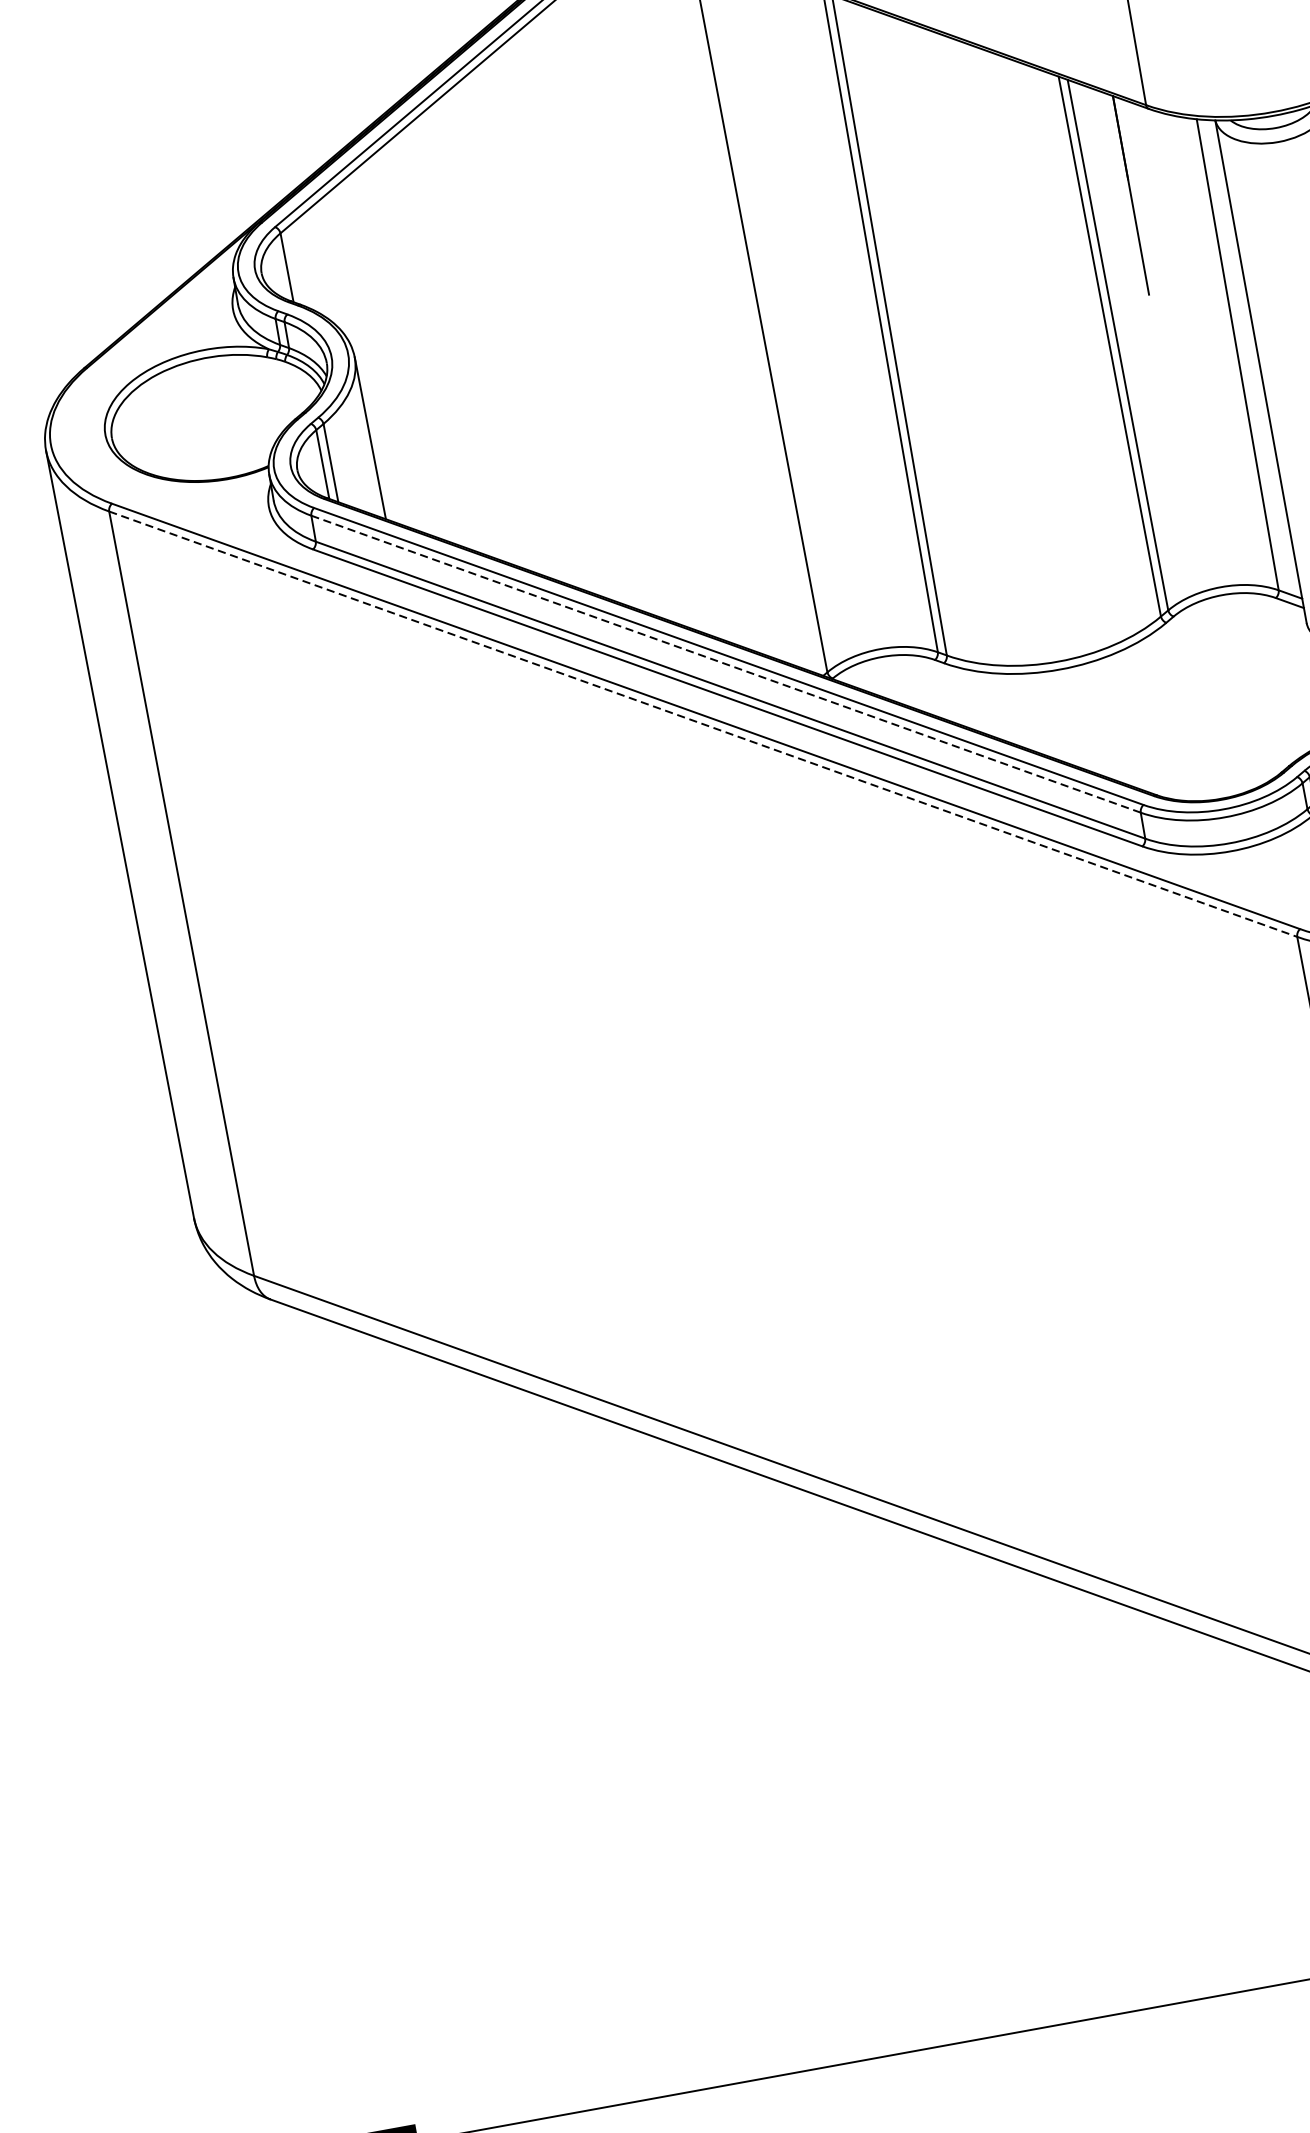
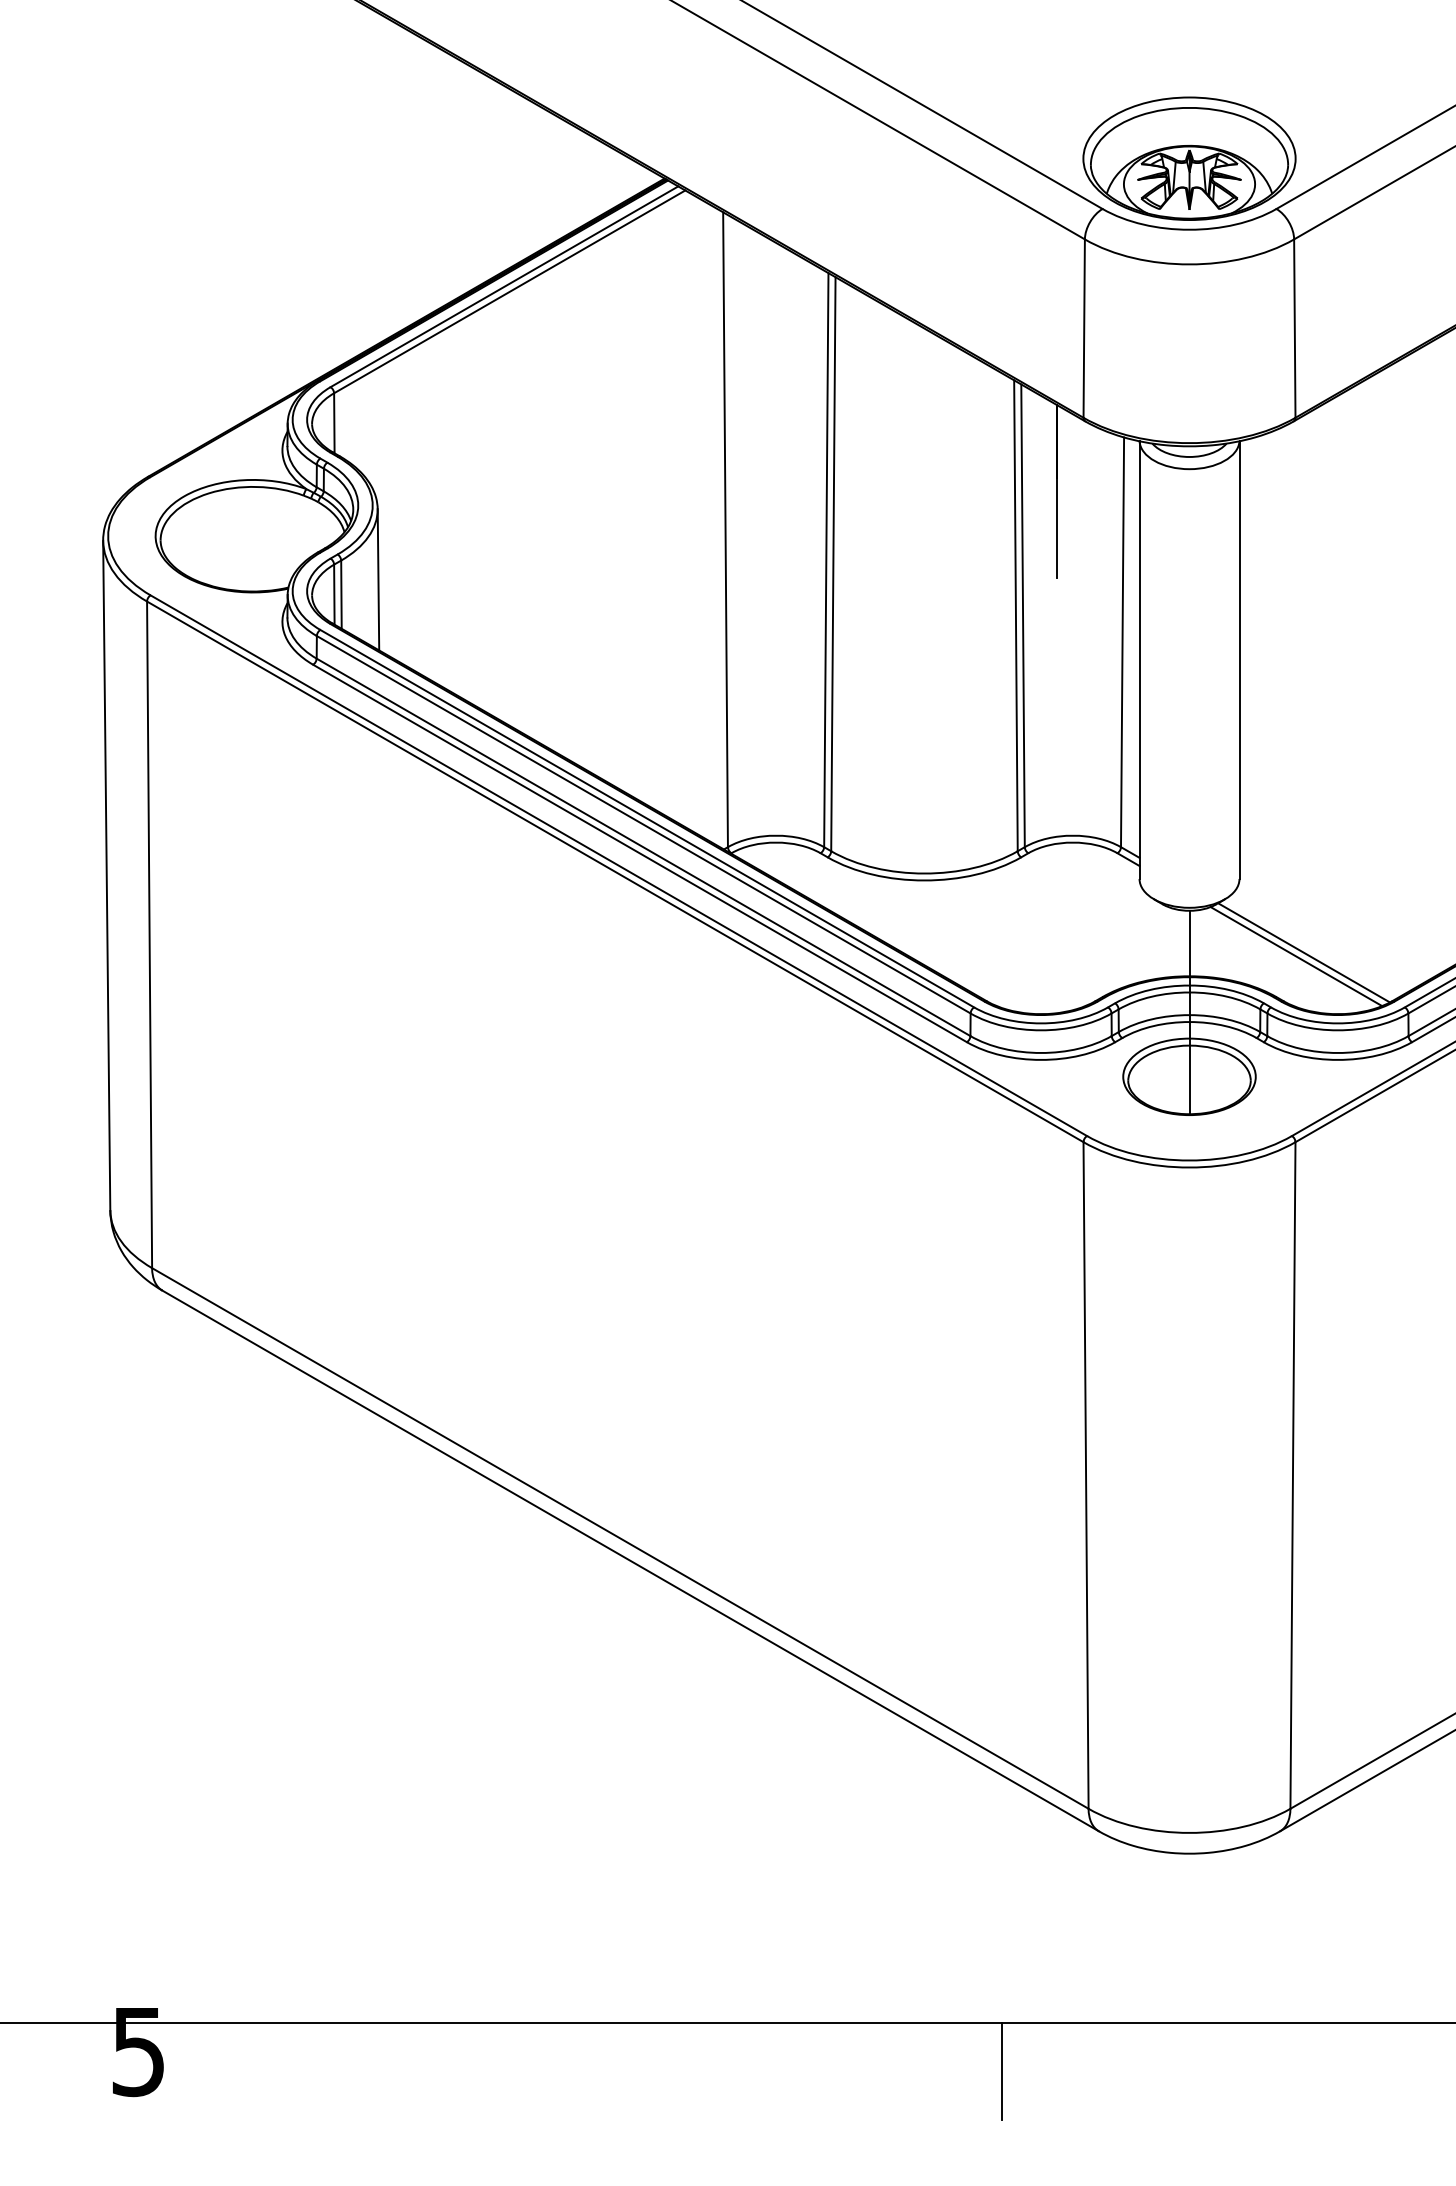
line: (727, 664) -> (644, 825), dashed -> solid
line: (703, 723) -> (615, 871), dashed -> solid

